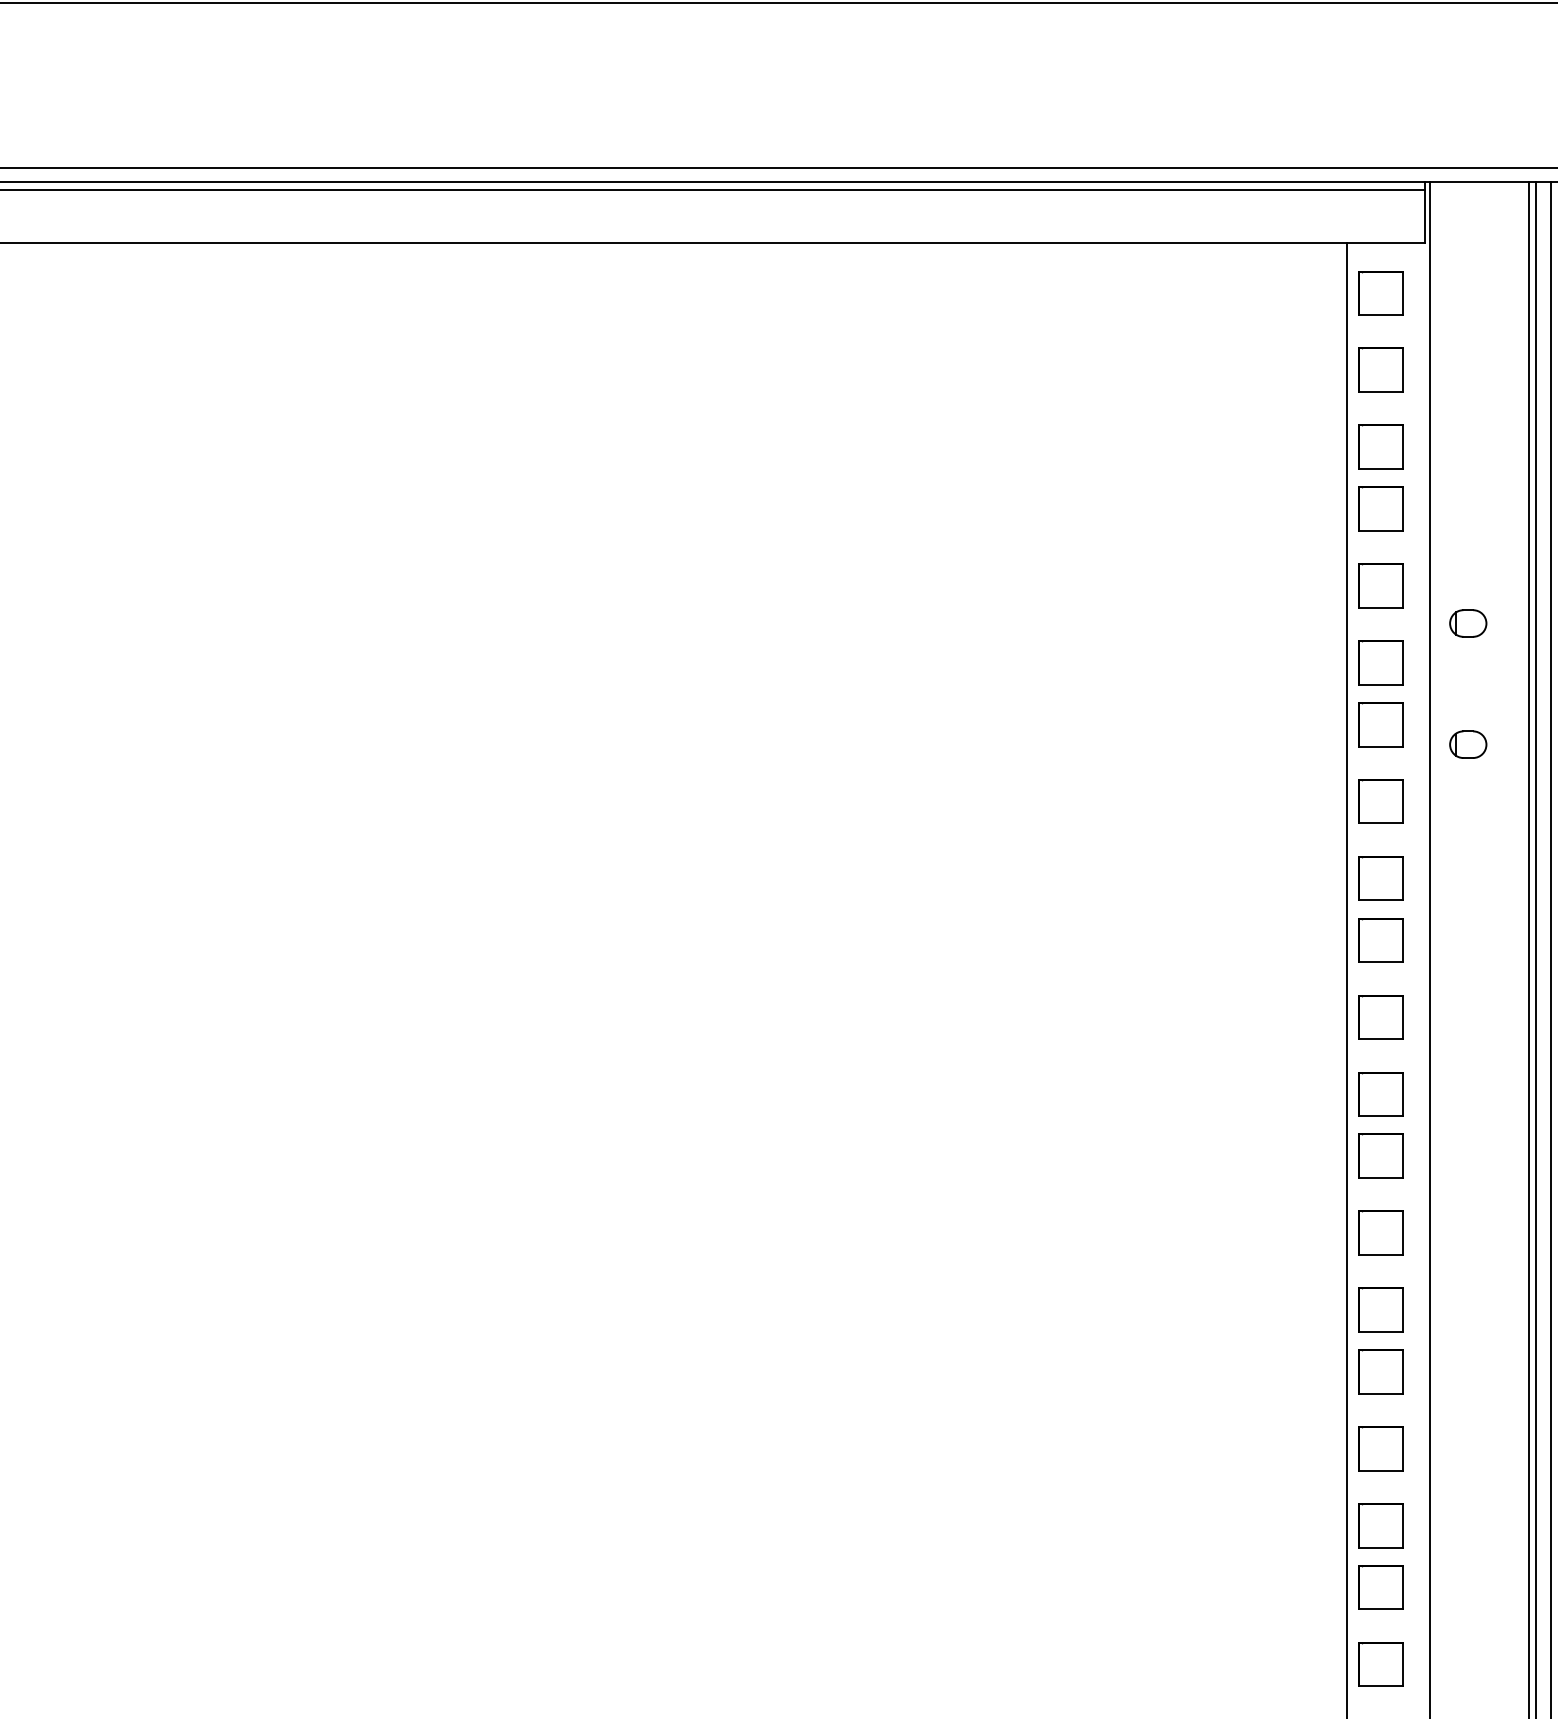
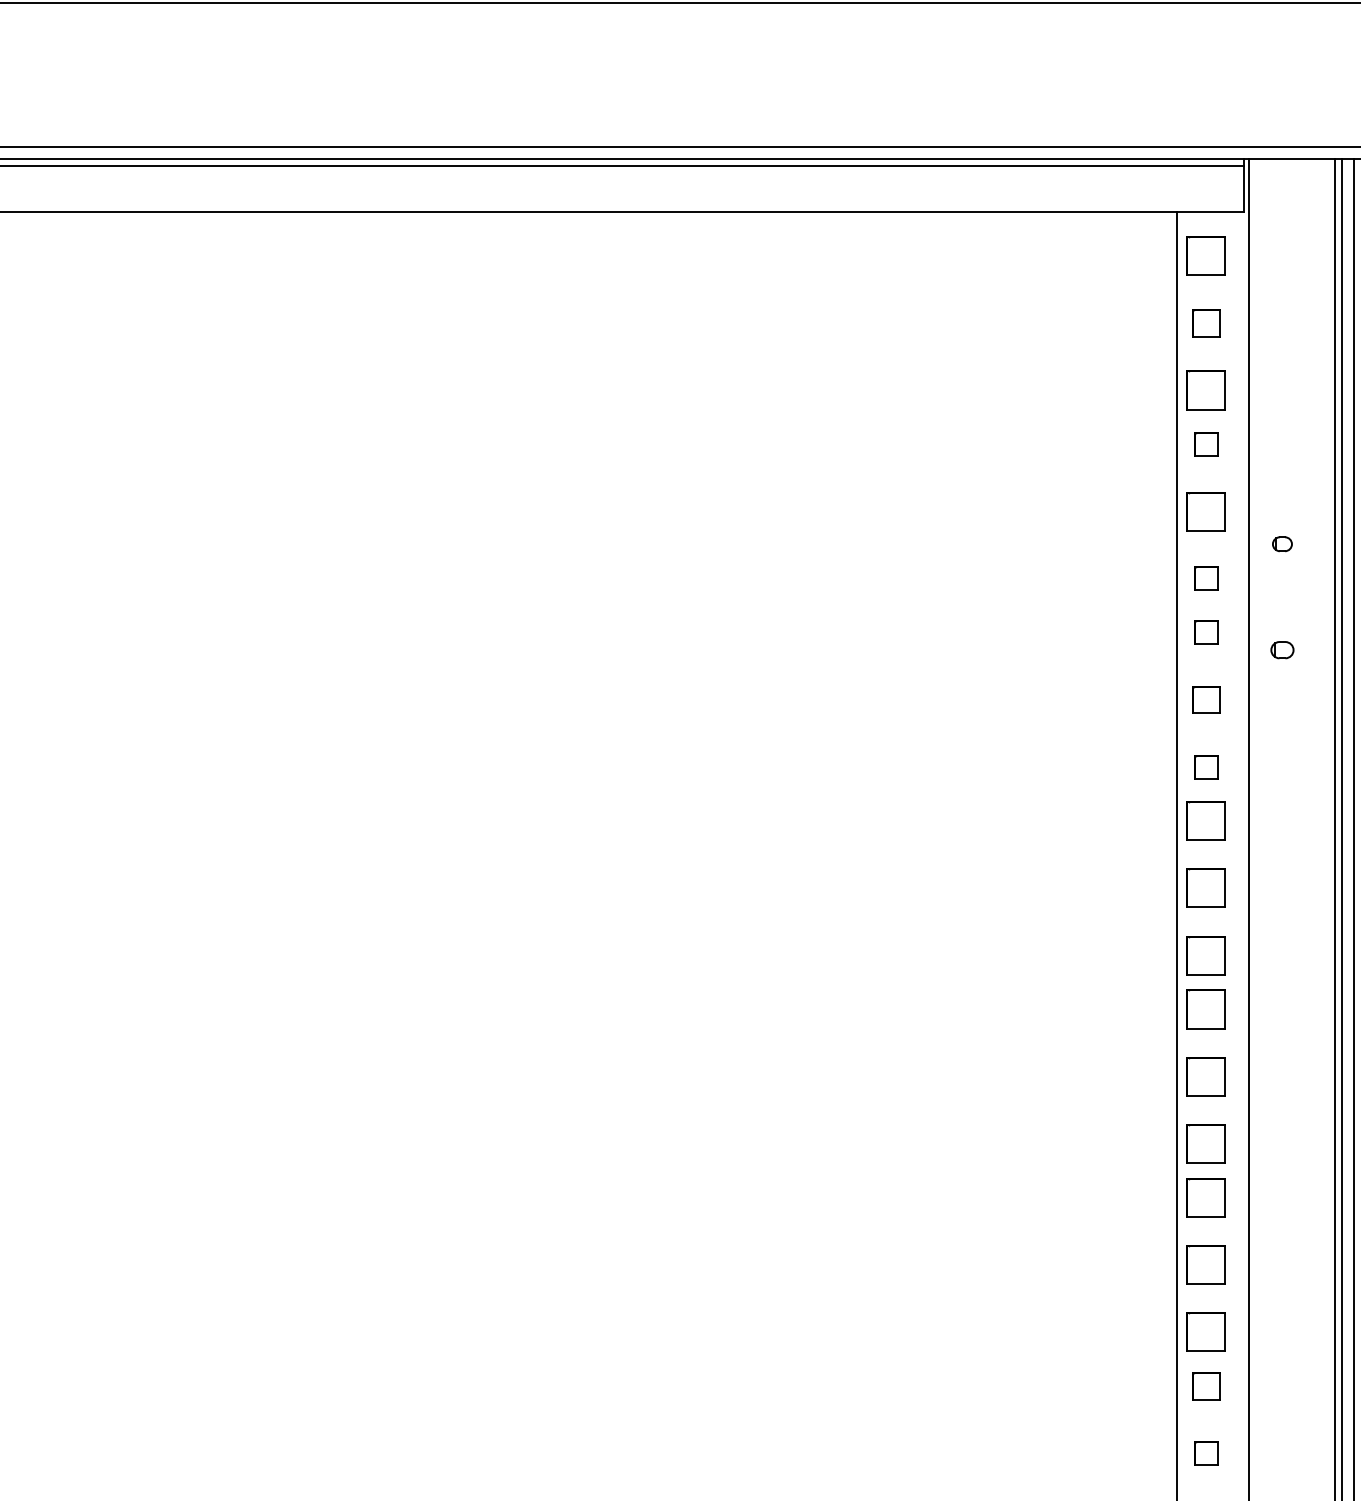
part: (1380, 369) -> (1205, 322), size x0.7
part: (1380, 507) -> (1205, 443), size x0.6
part: (1468, 622) -> (1282, 543), size x0.6
part: (1380, 662) -> (1205, 578), size x0.6
part: (1380, 724) -> (1205, 632), size x0.6
part: (1468, 743) -> (1282, 649), size x0.7
part: (1380, 801) -> (1205, 699), size x0.7
part: (1380, 877) -> (1205, 766), size x0.6
part: (1380, 1586) -> (1205, 1385), size x0.7
part: (1380, 1663) -> (1205, 1452), size x0.6

